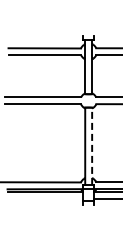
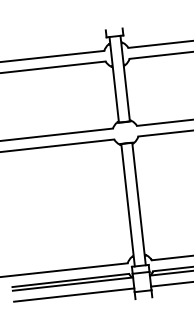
line: (92, 146) -> (139, 204), dashed -> solid
line: (45, 198) -> (74, 294), added

